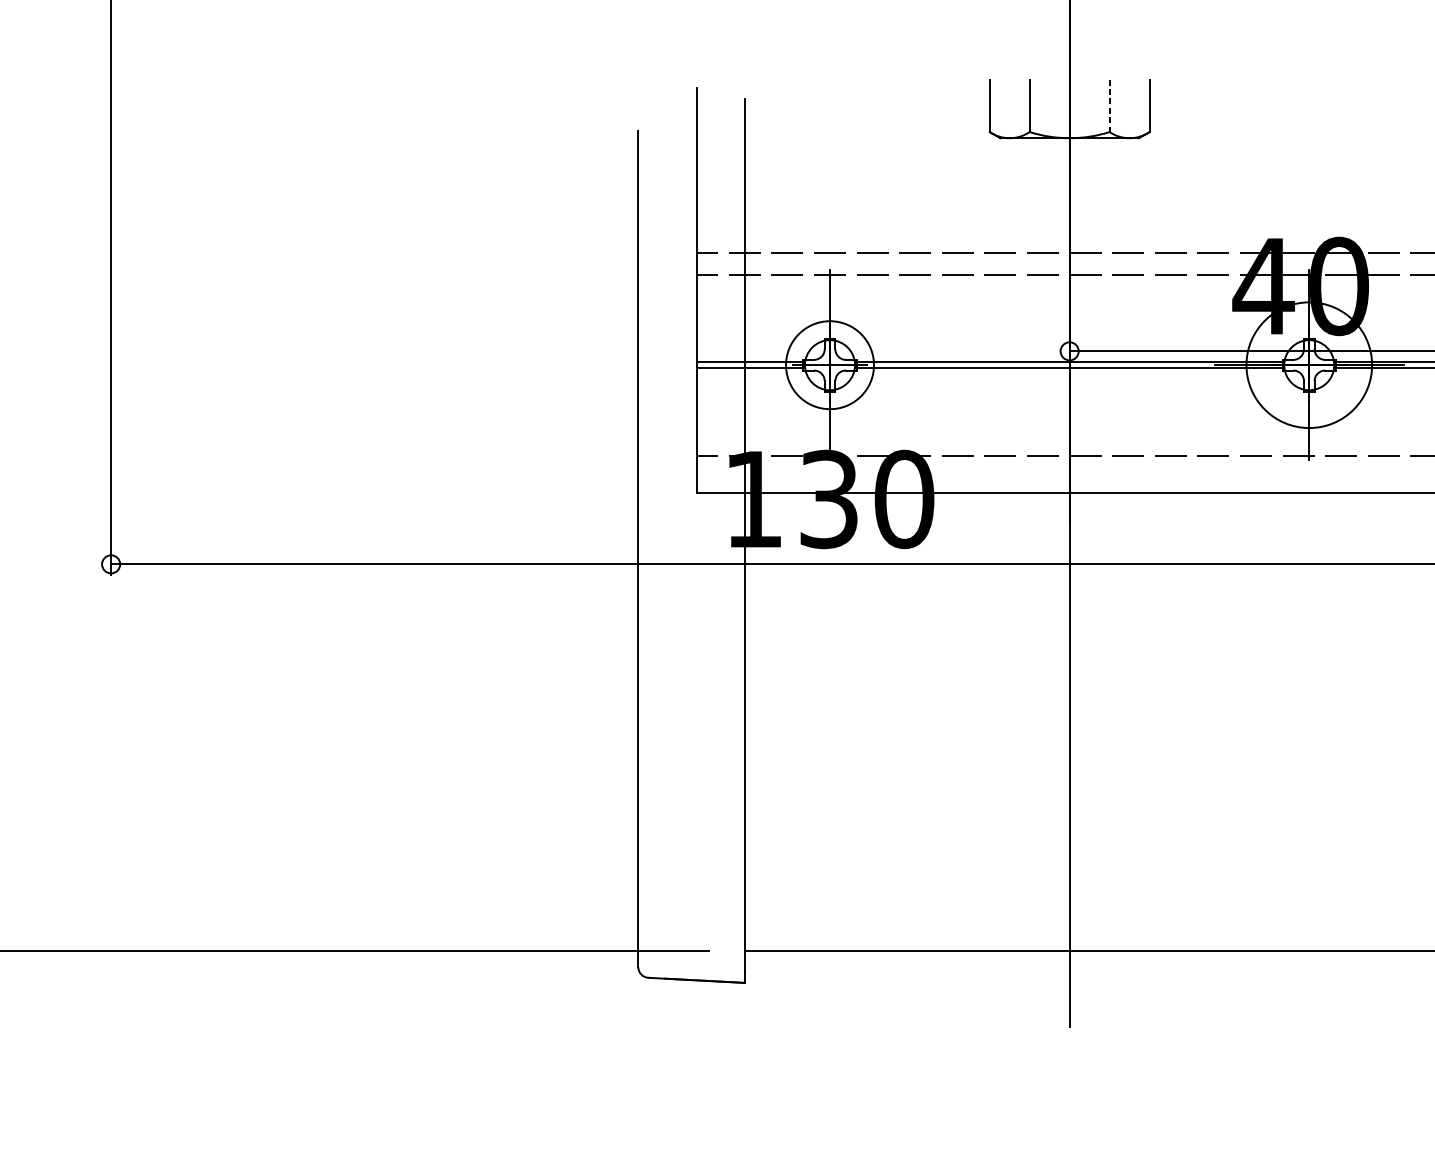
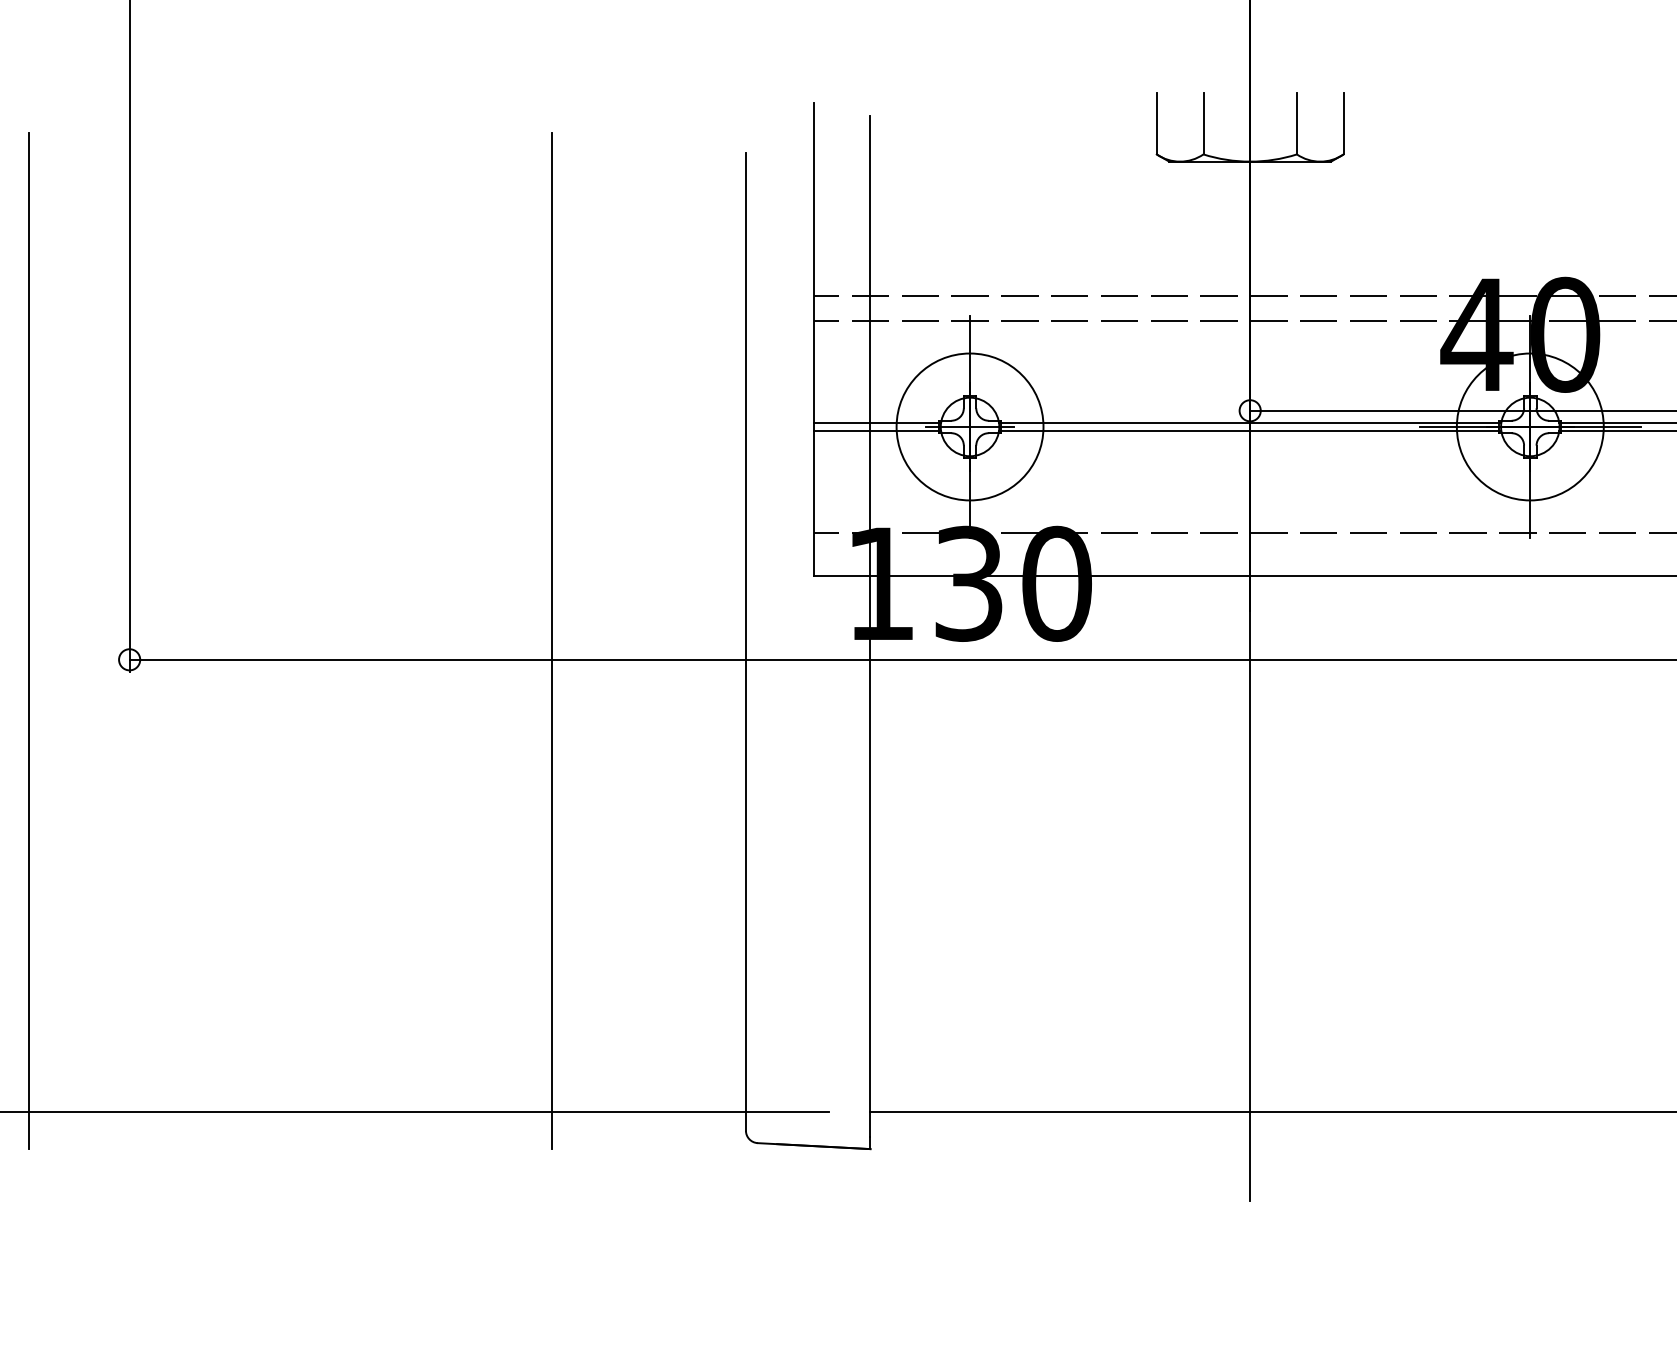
line: (1110, 105) -> (1297, 123), dashed -> solid
circle: (829, 364) -> (969, 426), size x1.43
line: (25, 547) -> (29, 640), added
line: (472, 547) -> (551, 640), added

